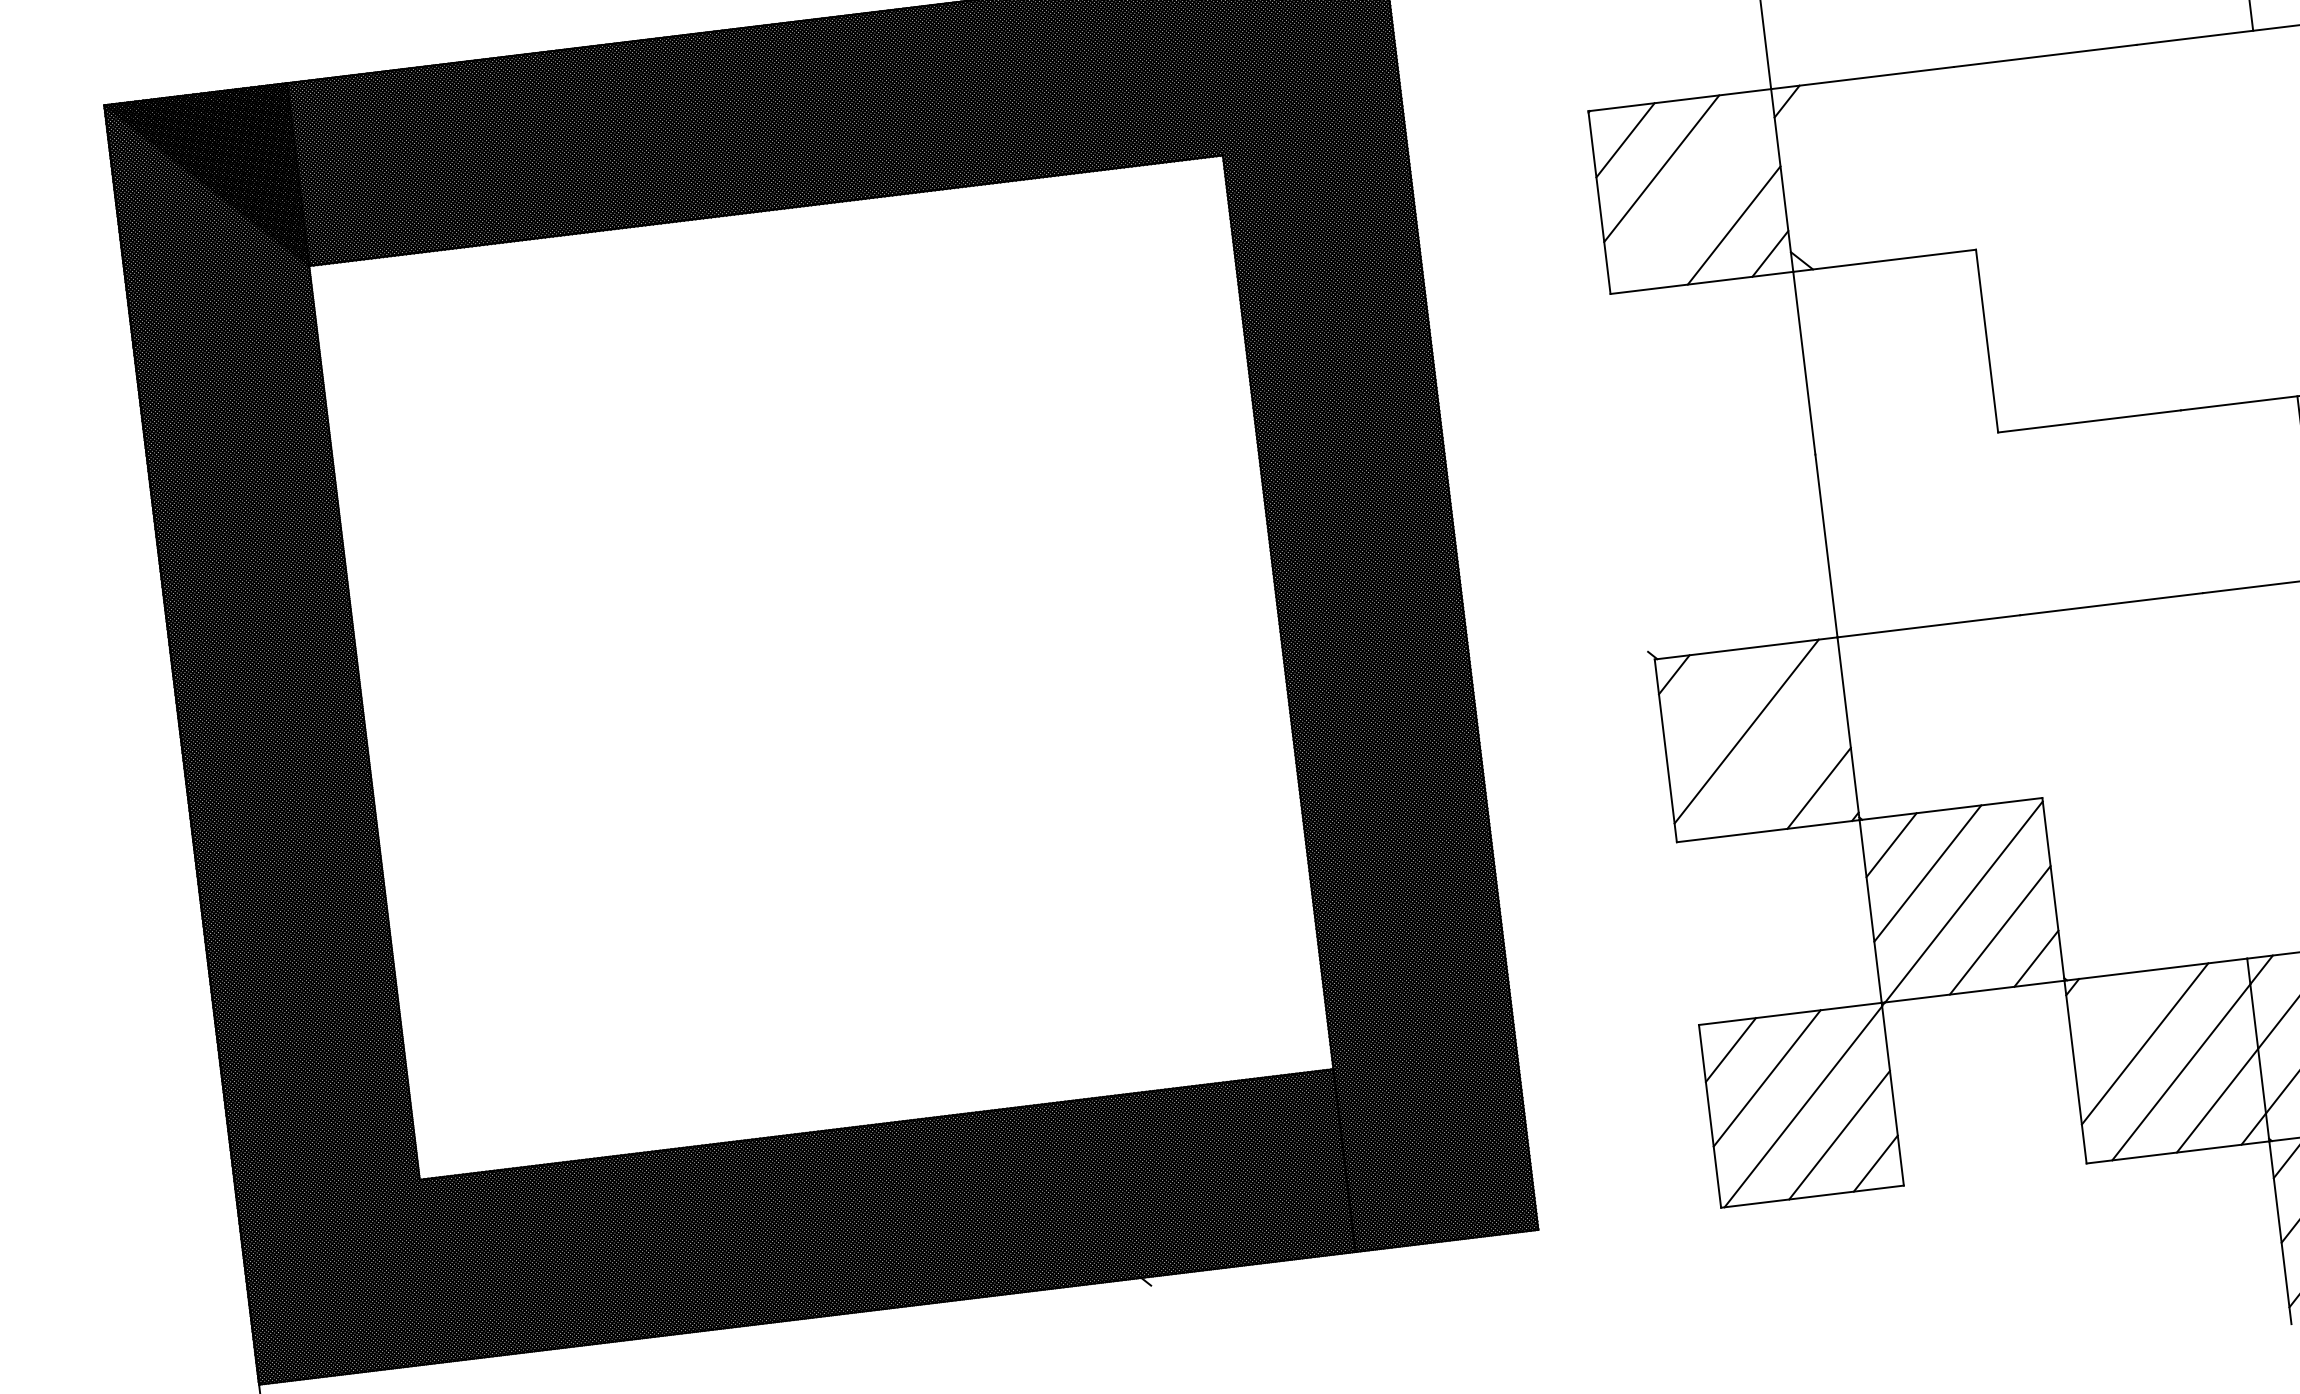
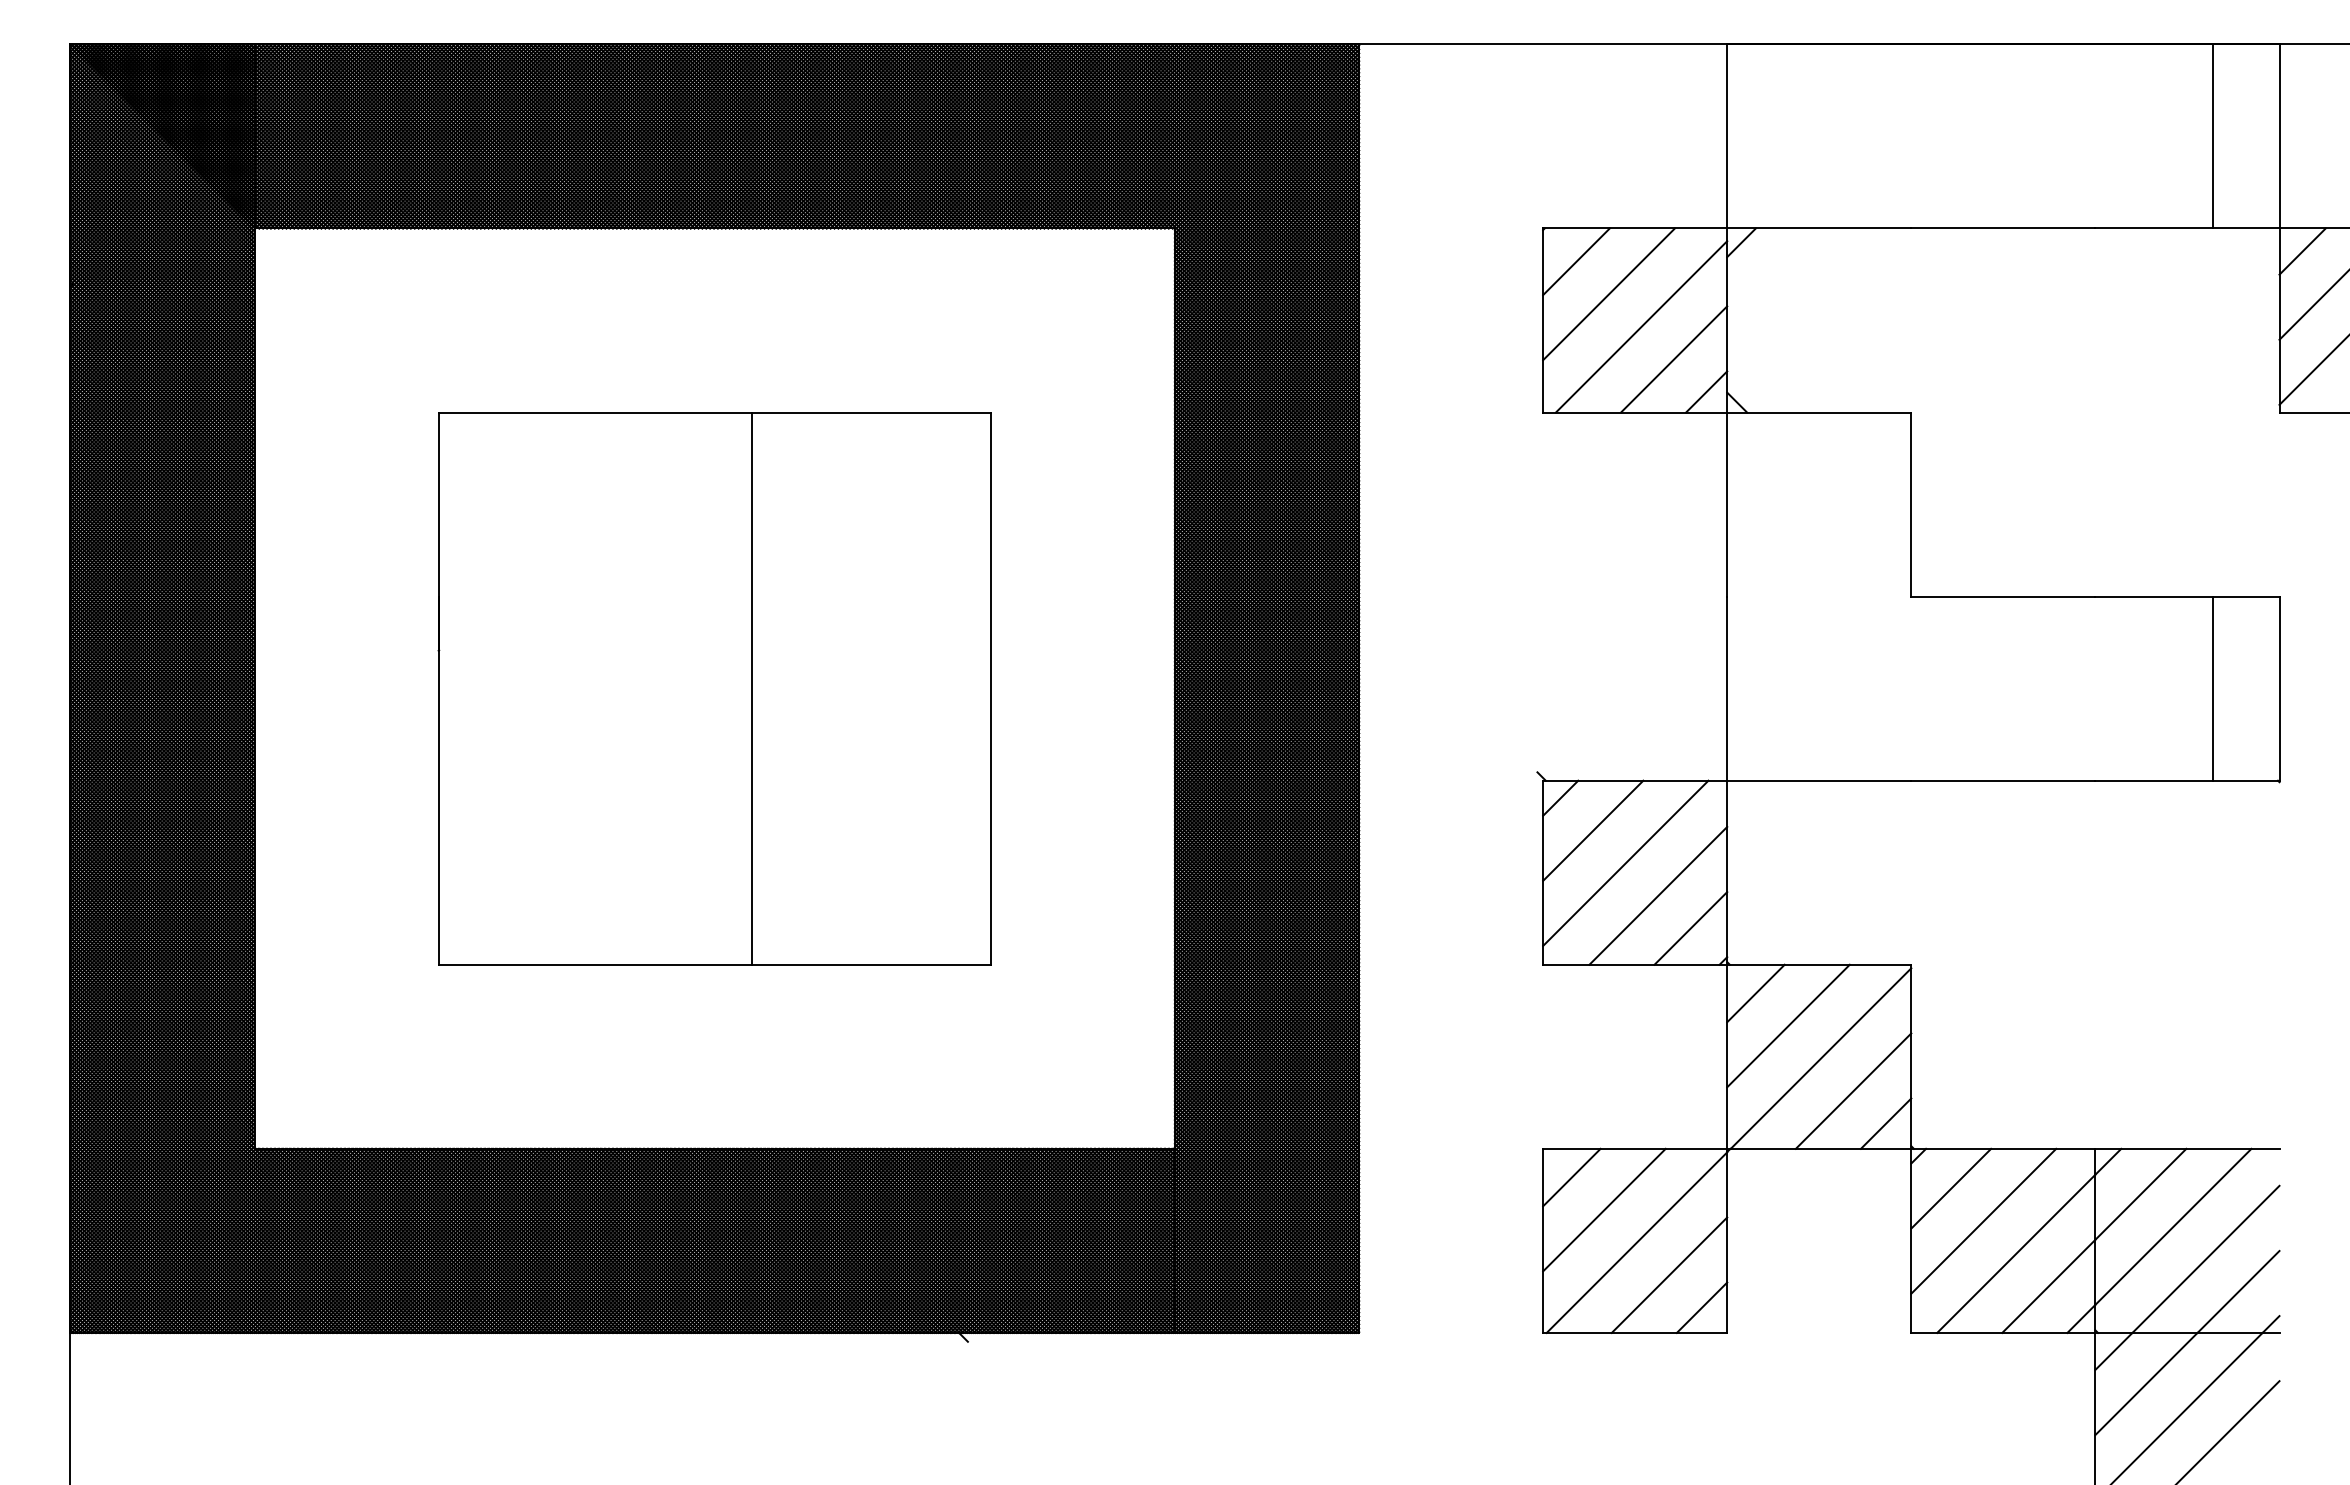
line: (1697, 196) -> (1641, 326), added
part: (821, 667) -> (714, 688), added
line: (1710, 702) -> (1593, 830), added
line: (1783, 759) -> (1658, 895), added
line: (2109, 1015) -> (1951, 1188), added

